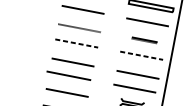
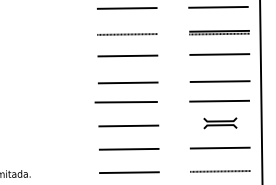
part: (144, 40) -> (219, 32), size x1.67
line: (77, 43) -> (128, 56), dashed -> solid
line: (142, 55) -> (220, 54), dashed -> solid

